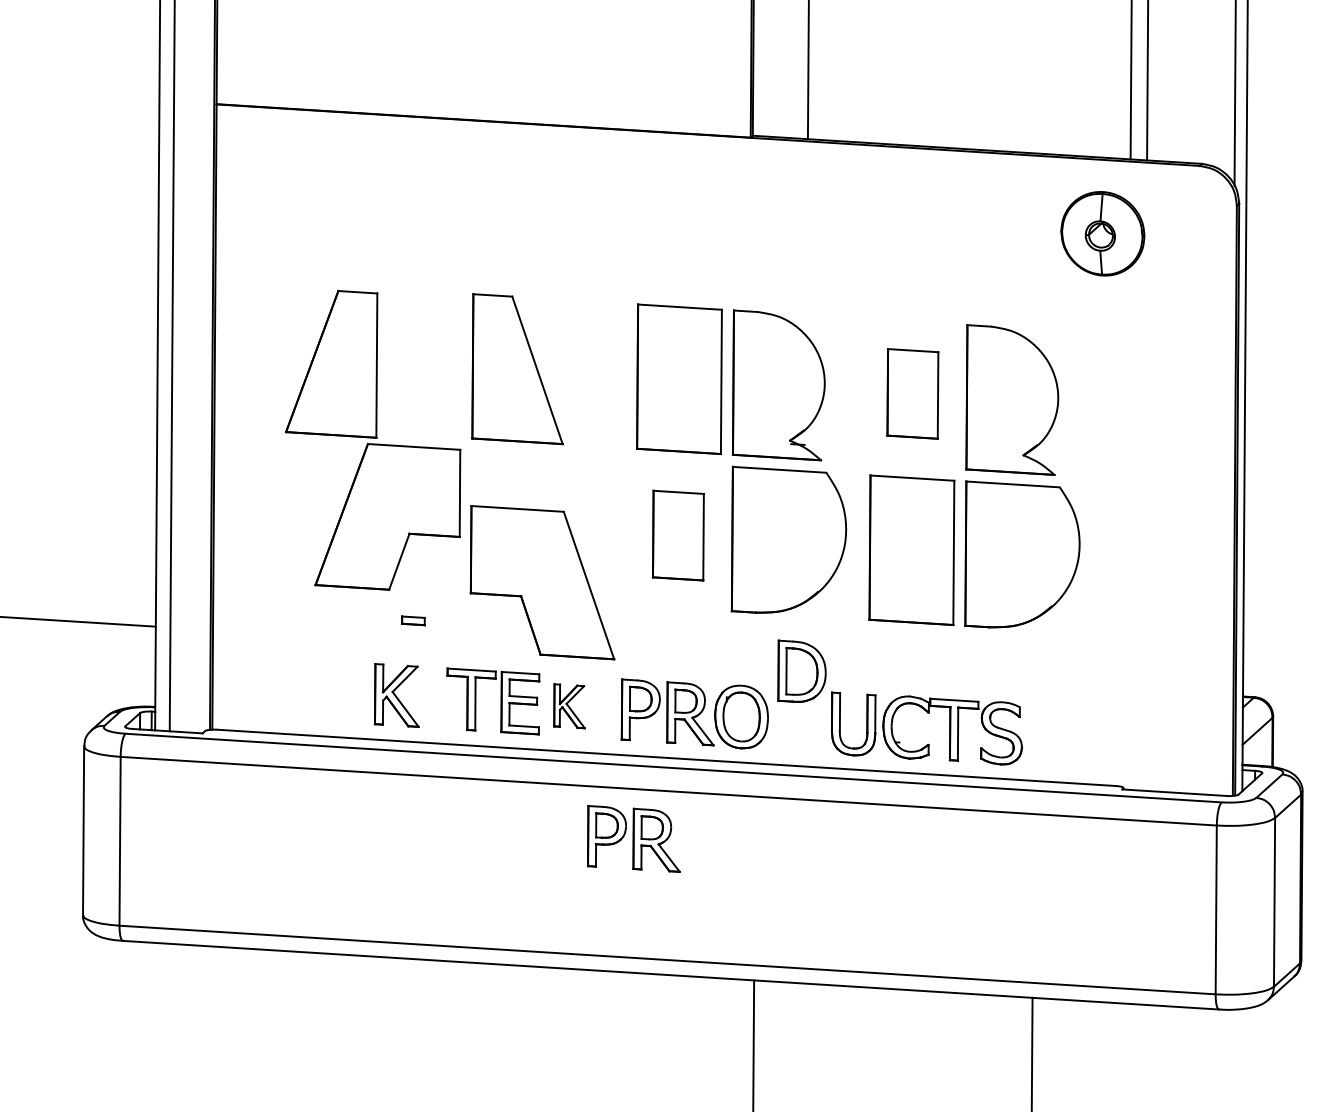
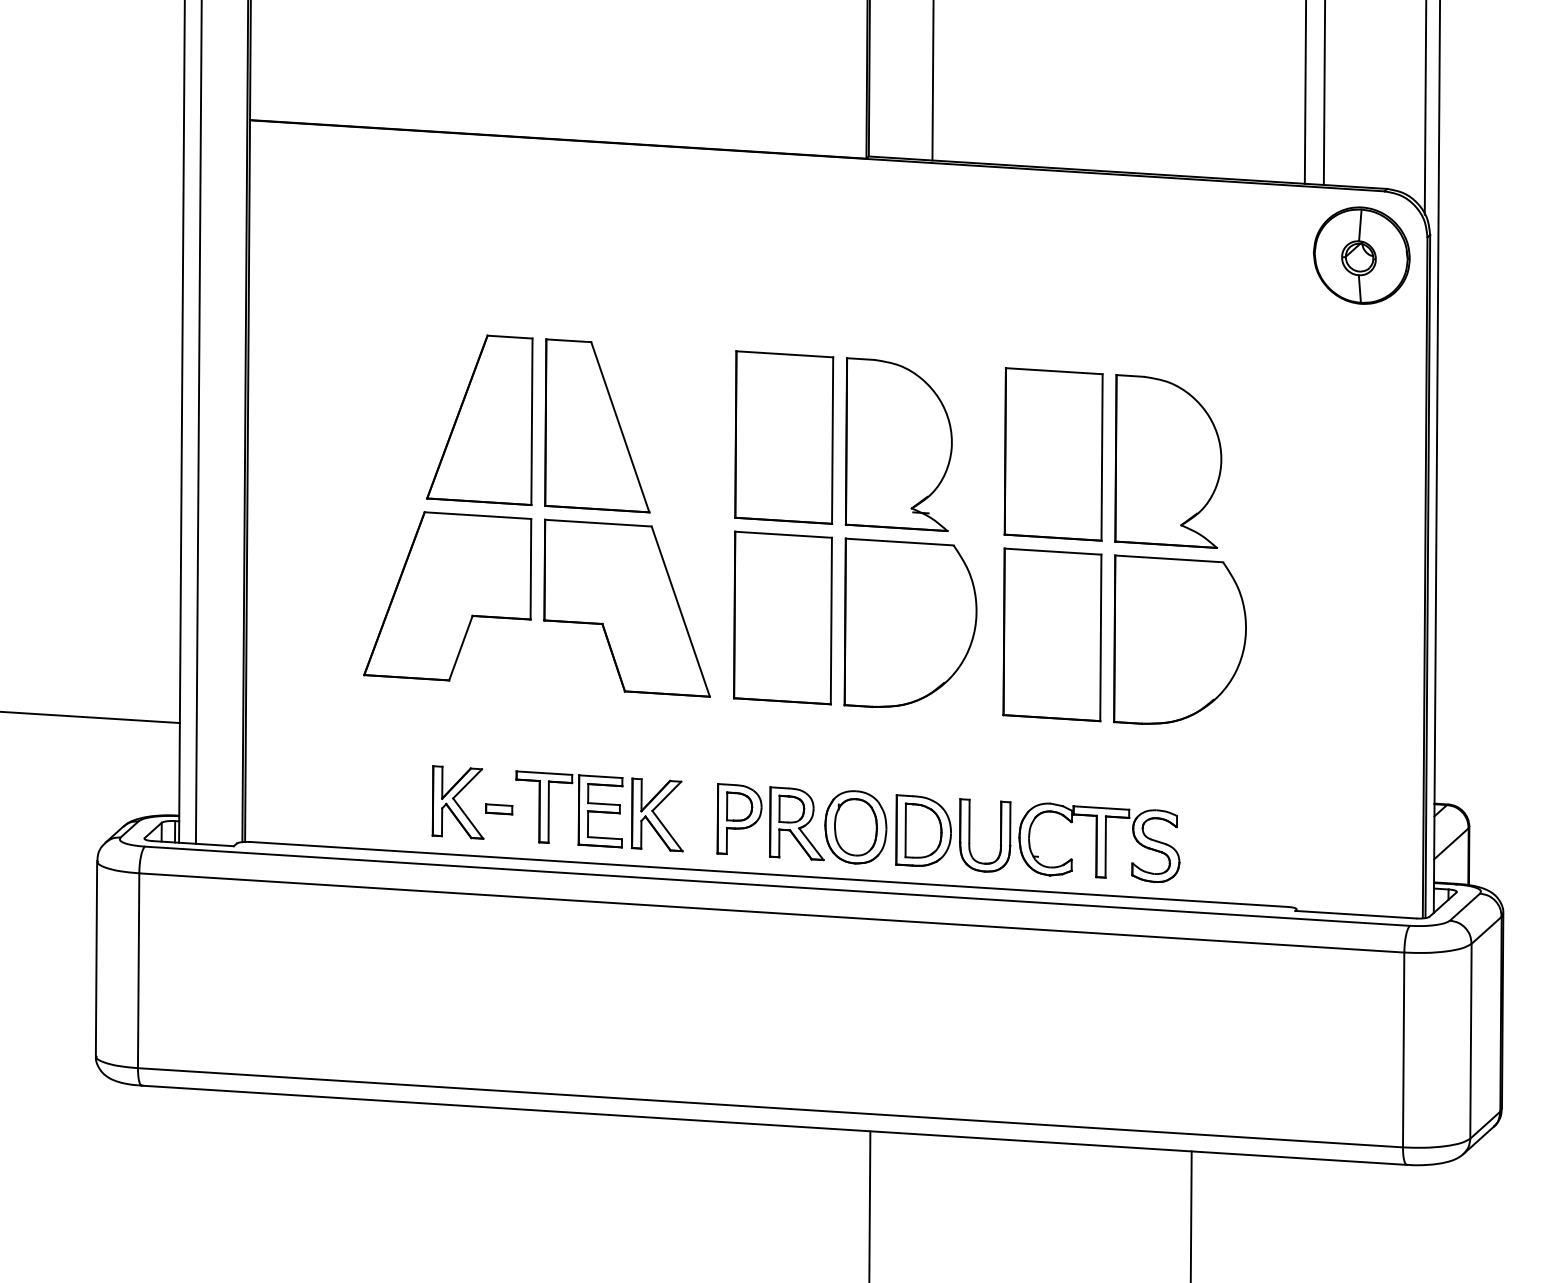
part: (1102, 233) -> (1361, 255), moved
part: (331, 363) -> (479, 419), moved
part: (912, 393) -> (1053, 454), size x1.67
part: (677, 535) -> (782, 617), size x1.67
part: (541, 581) -> (626, 607), moved
part: (413, 620) -> (499, 809), moved
part: (801, 671) -> (923, 830), moved
part: (569, 705) -> (657, 814), size x1.43
part: (633, 839) -> (731, 968), removed

